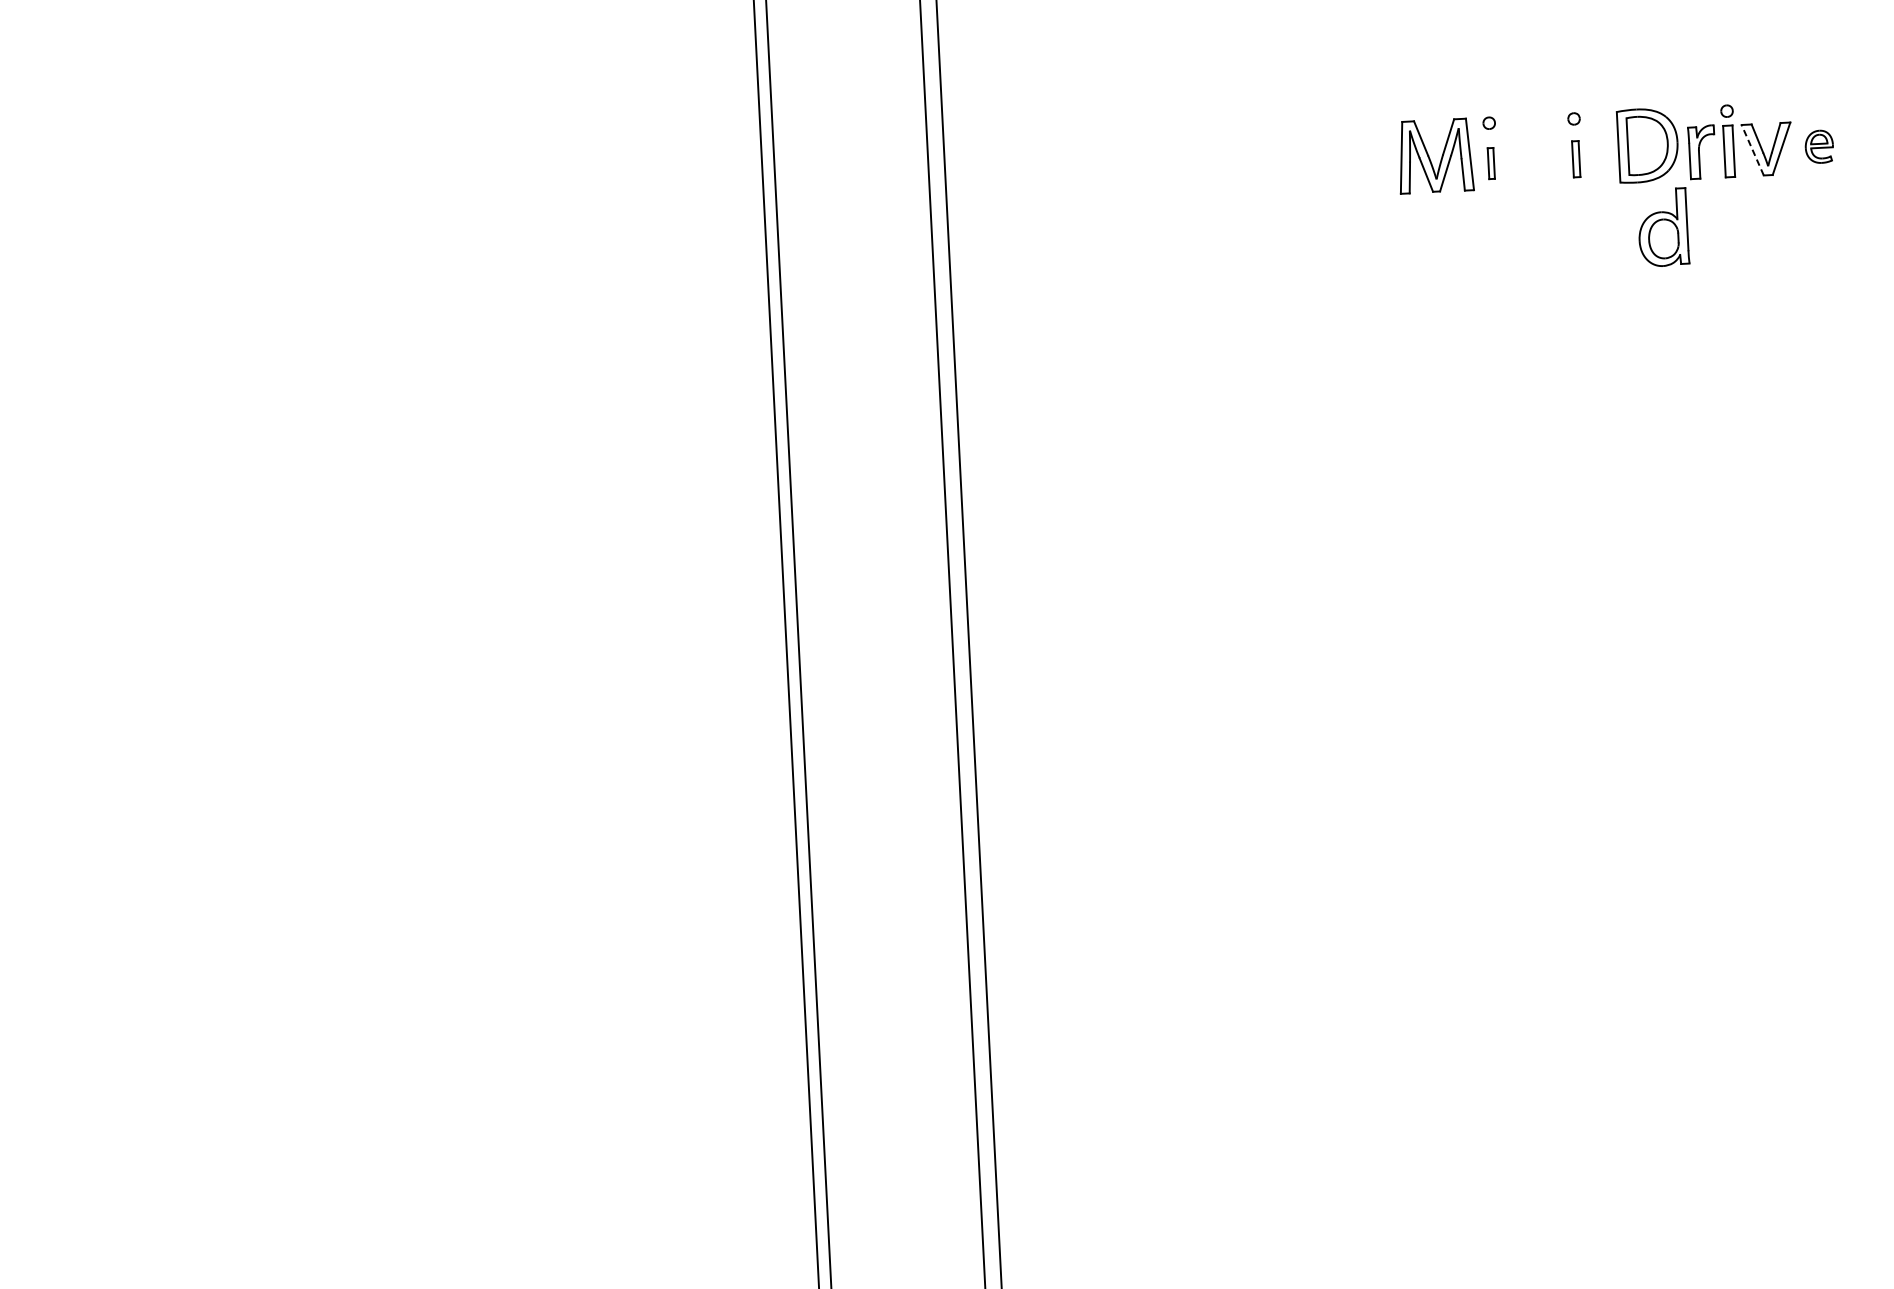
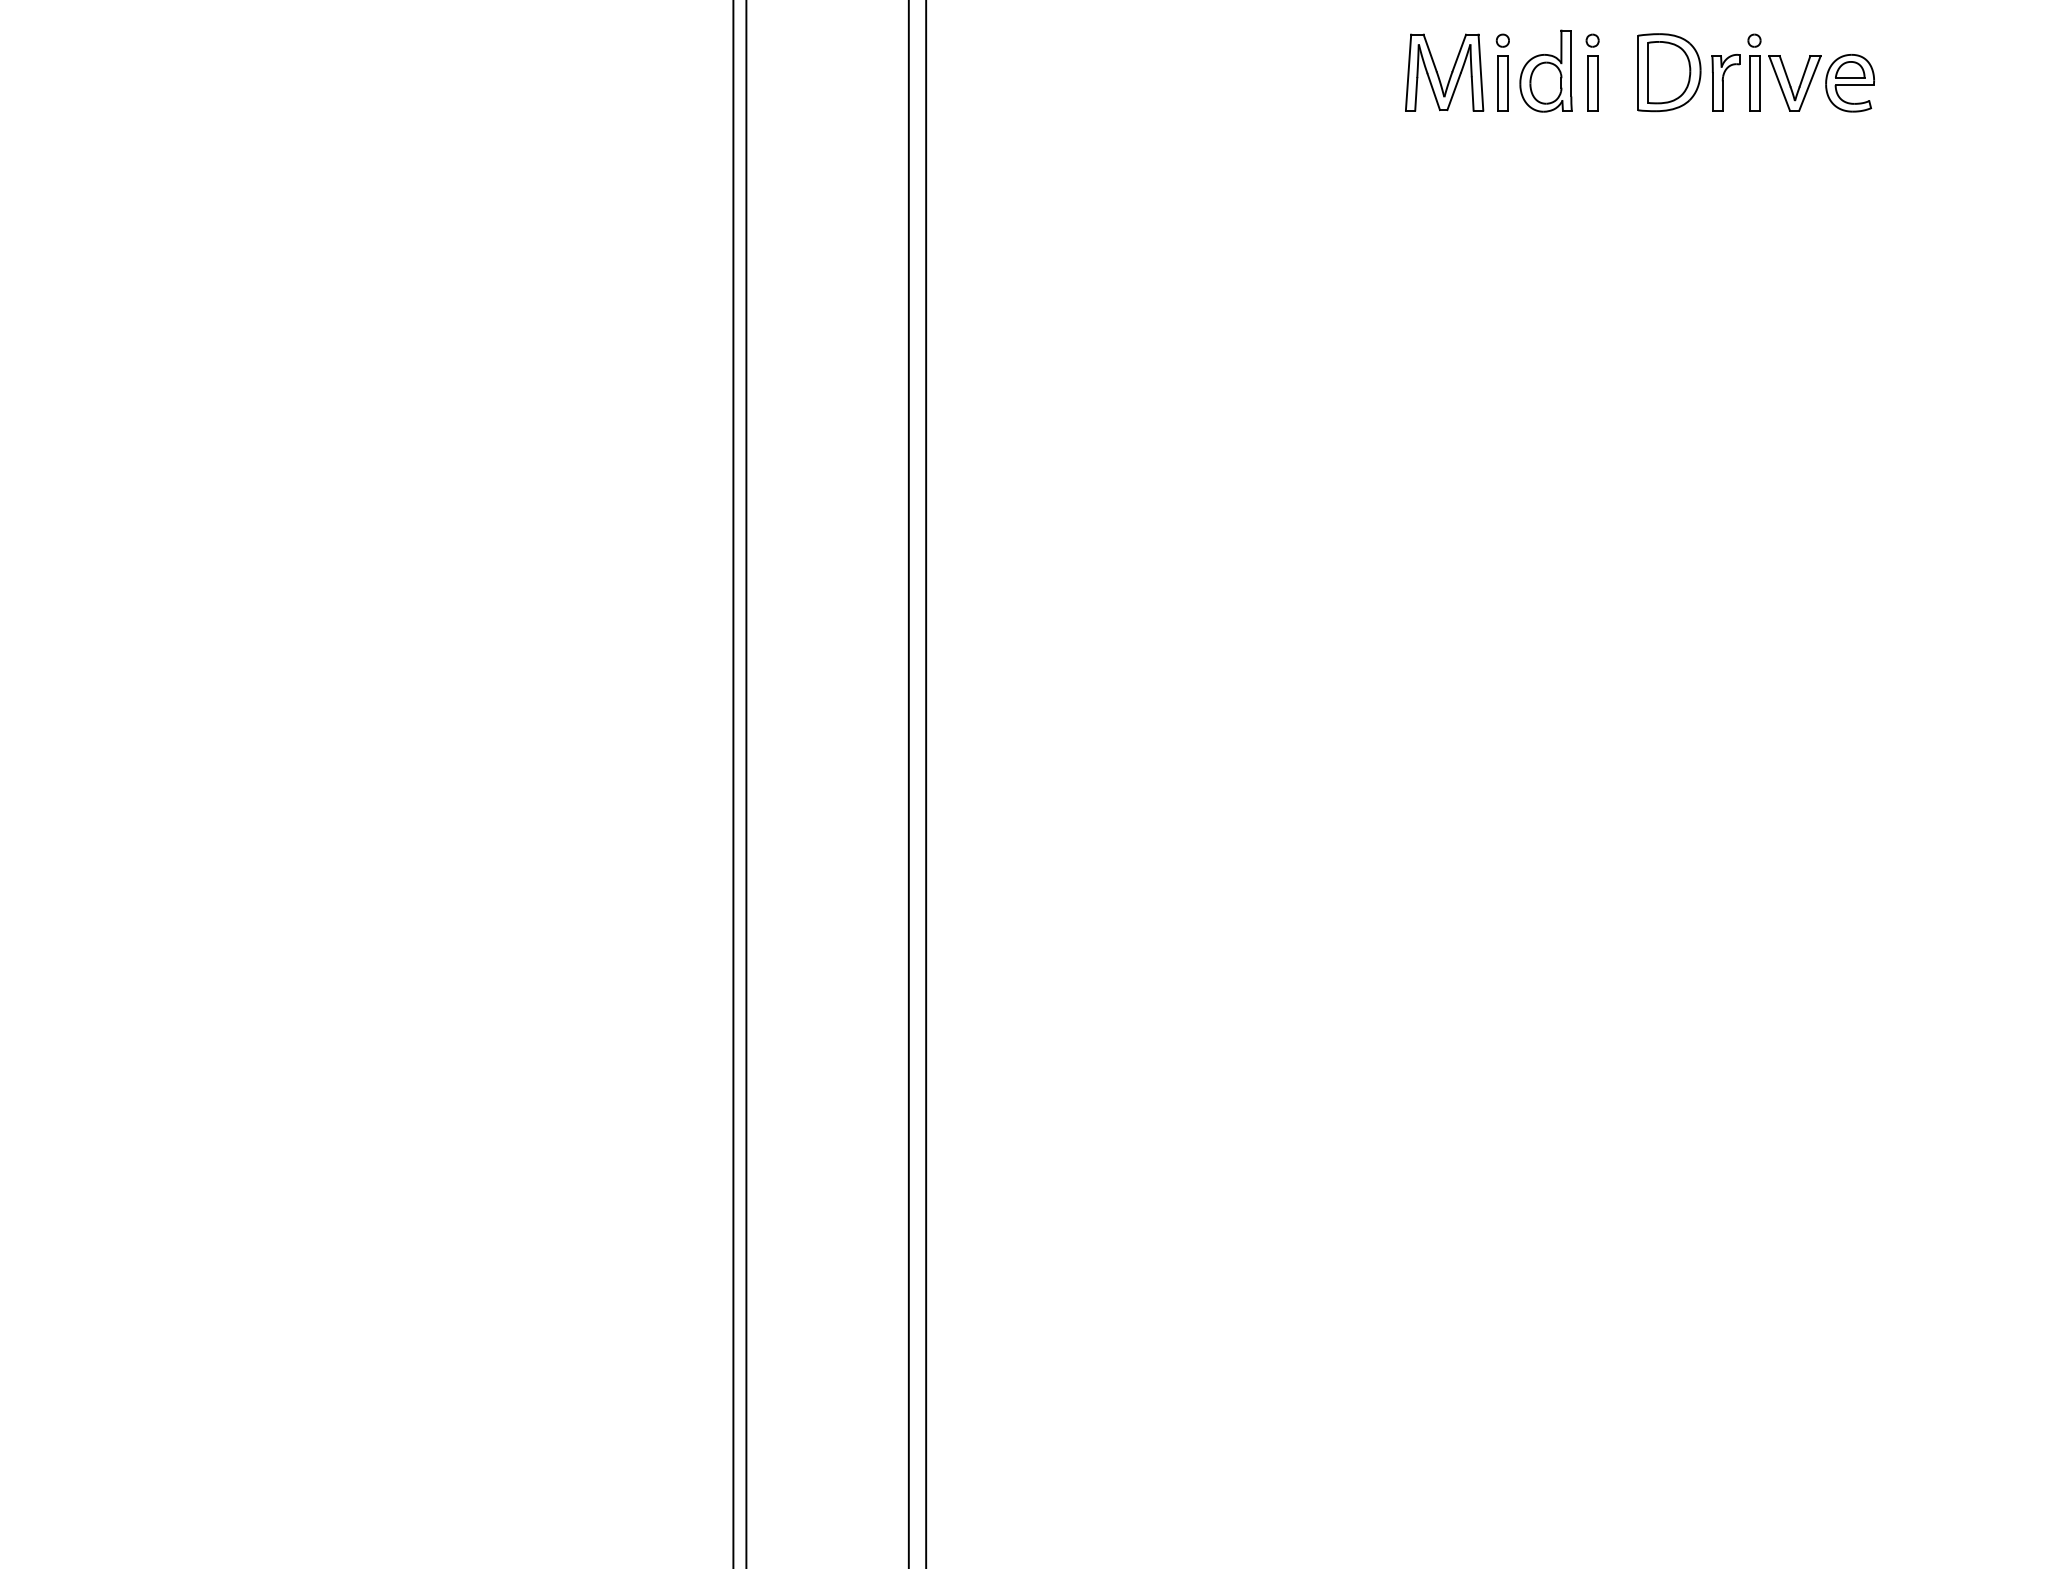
part: (1818, 147) -> (1849, 83), size x1.67
line: (1752, 149) -> (1779, 82), dashed -> solid
part: (1575, 159) -> (1592, 83), size x1.43
part: (1490, 163) -> (1502, 83), size x1.67
part: (1662, 226) -> (1545, 70), moved

